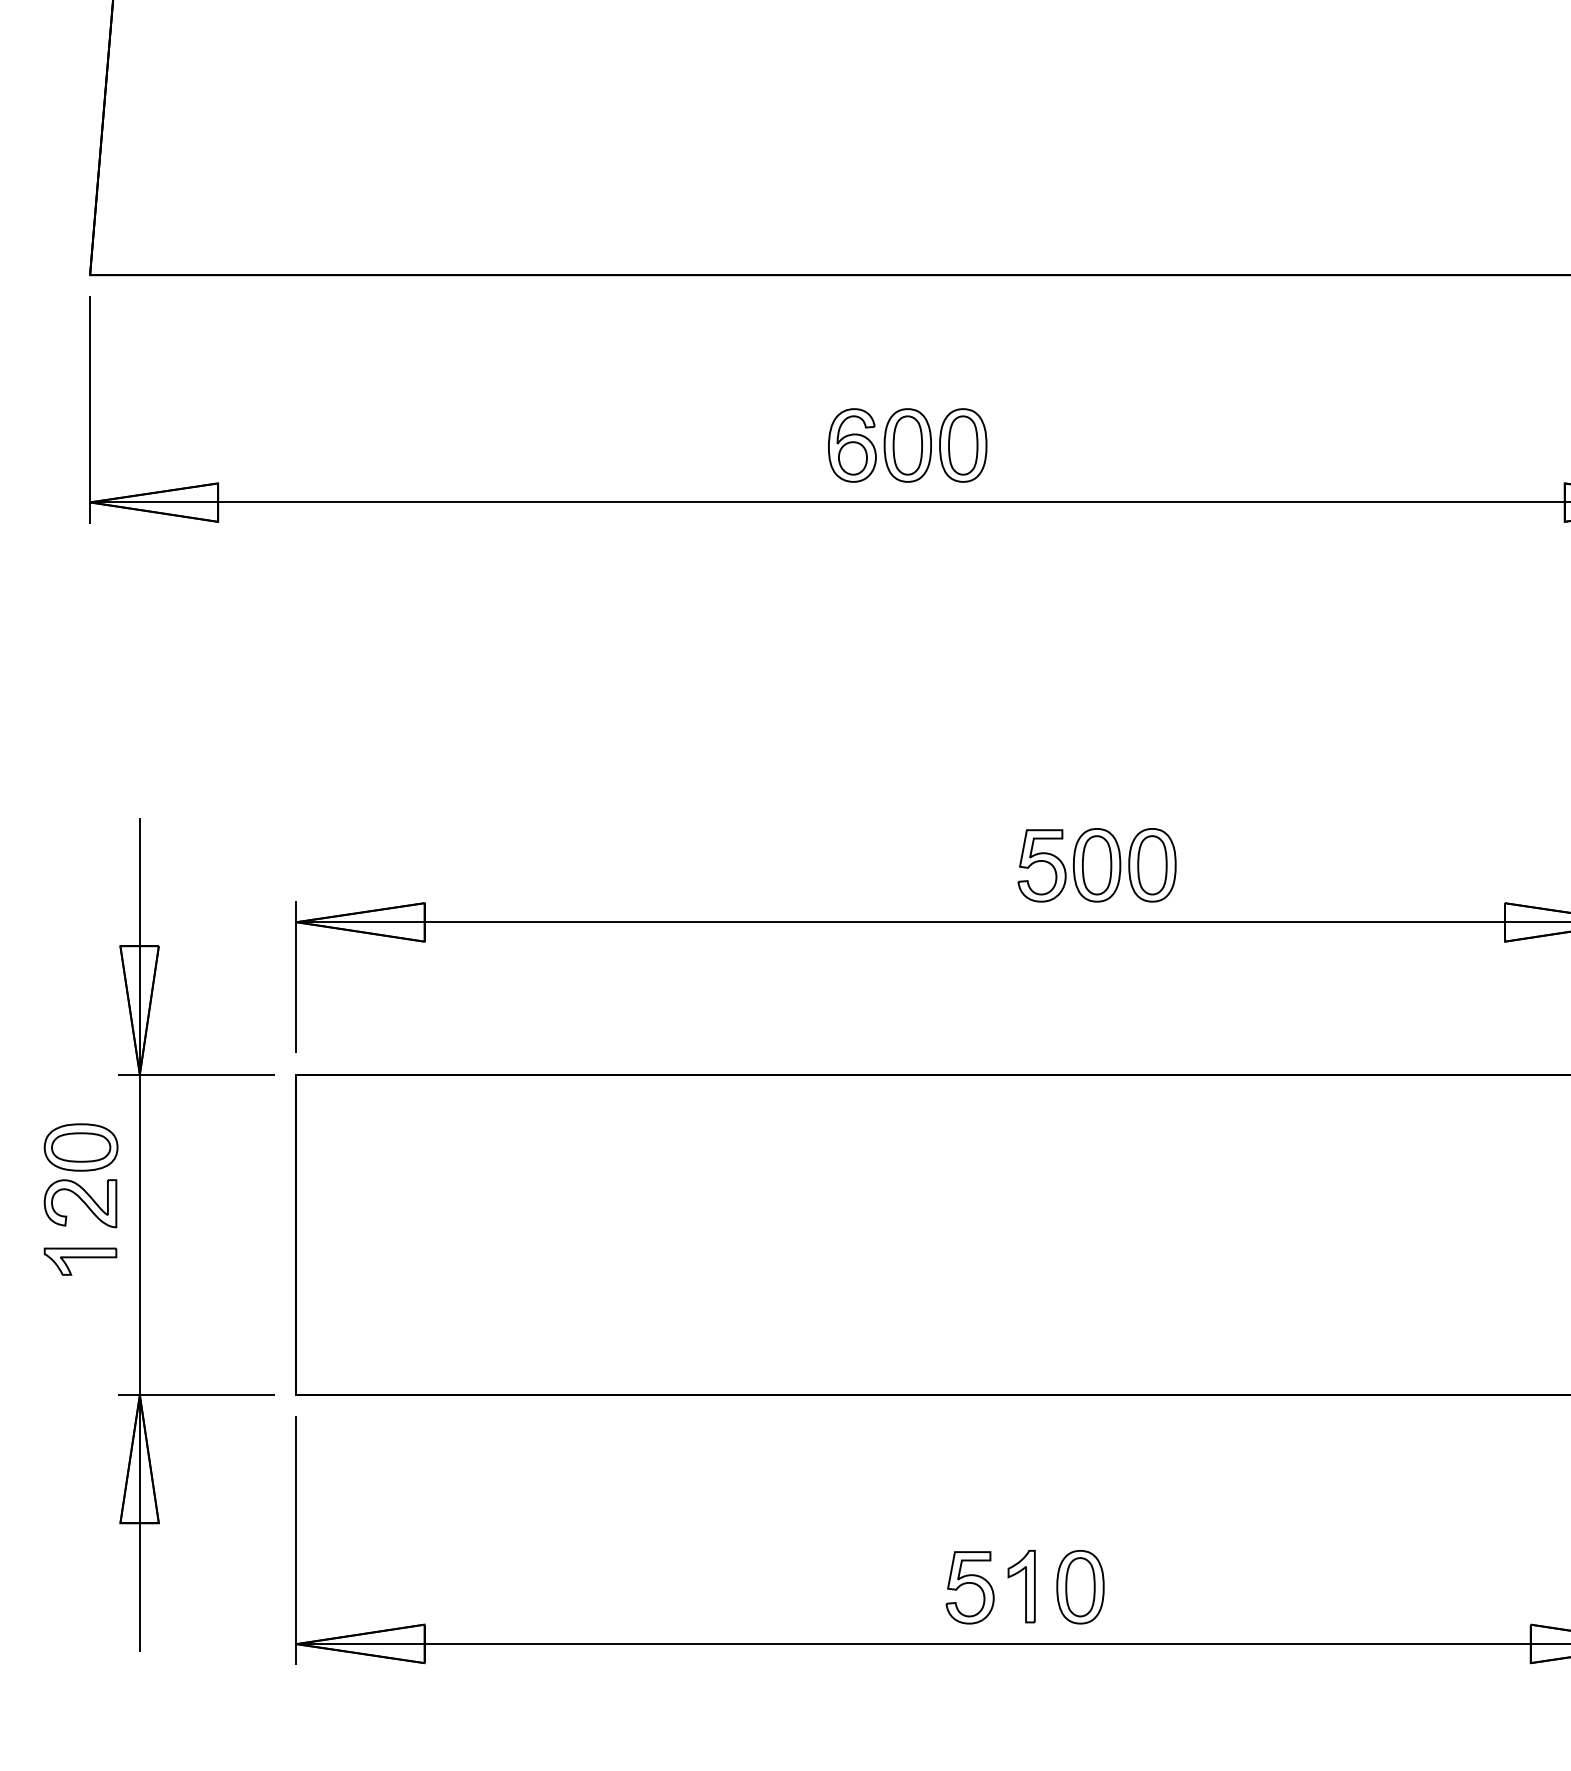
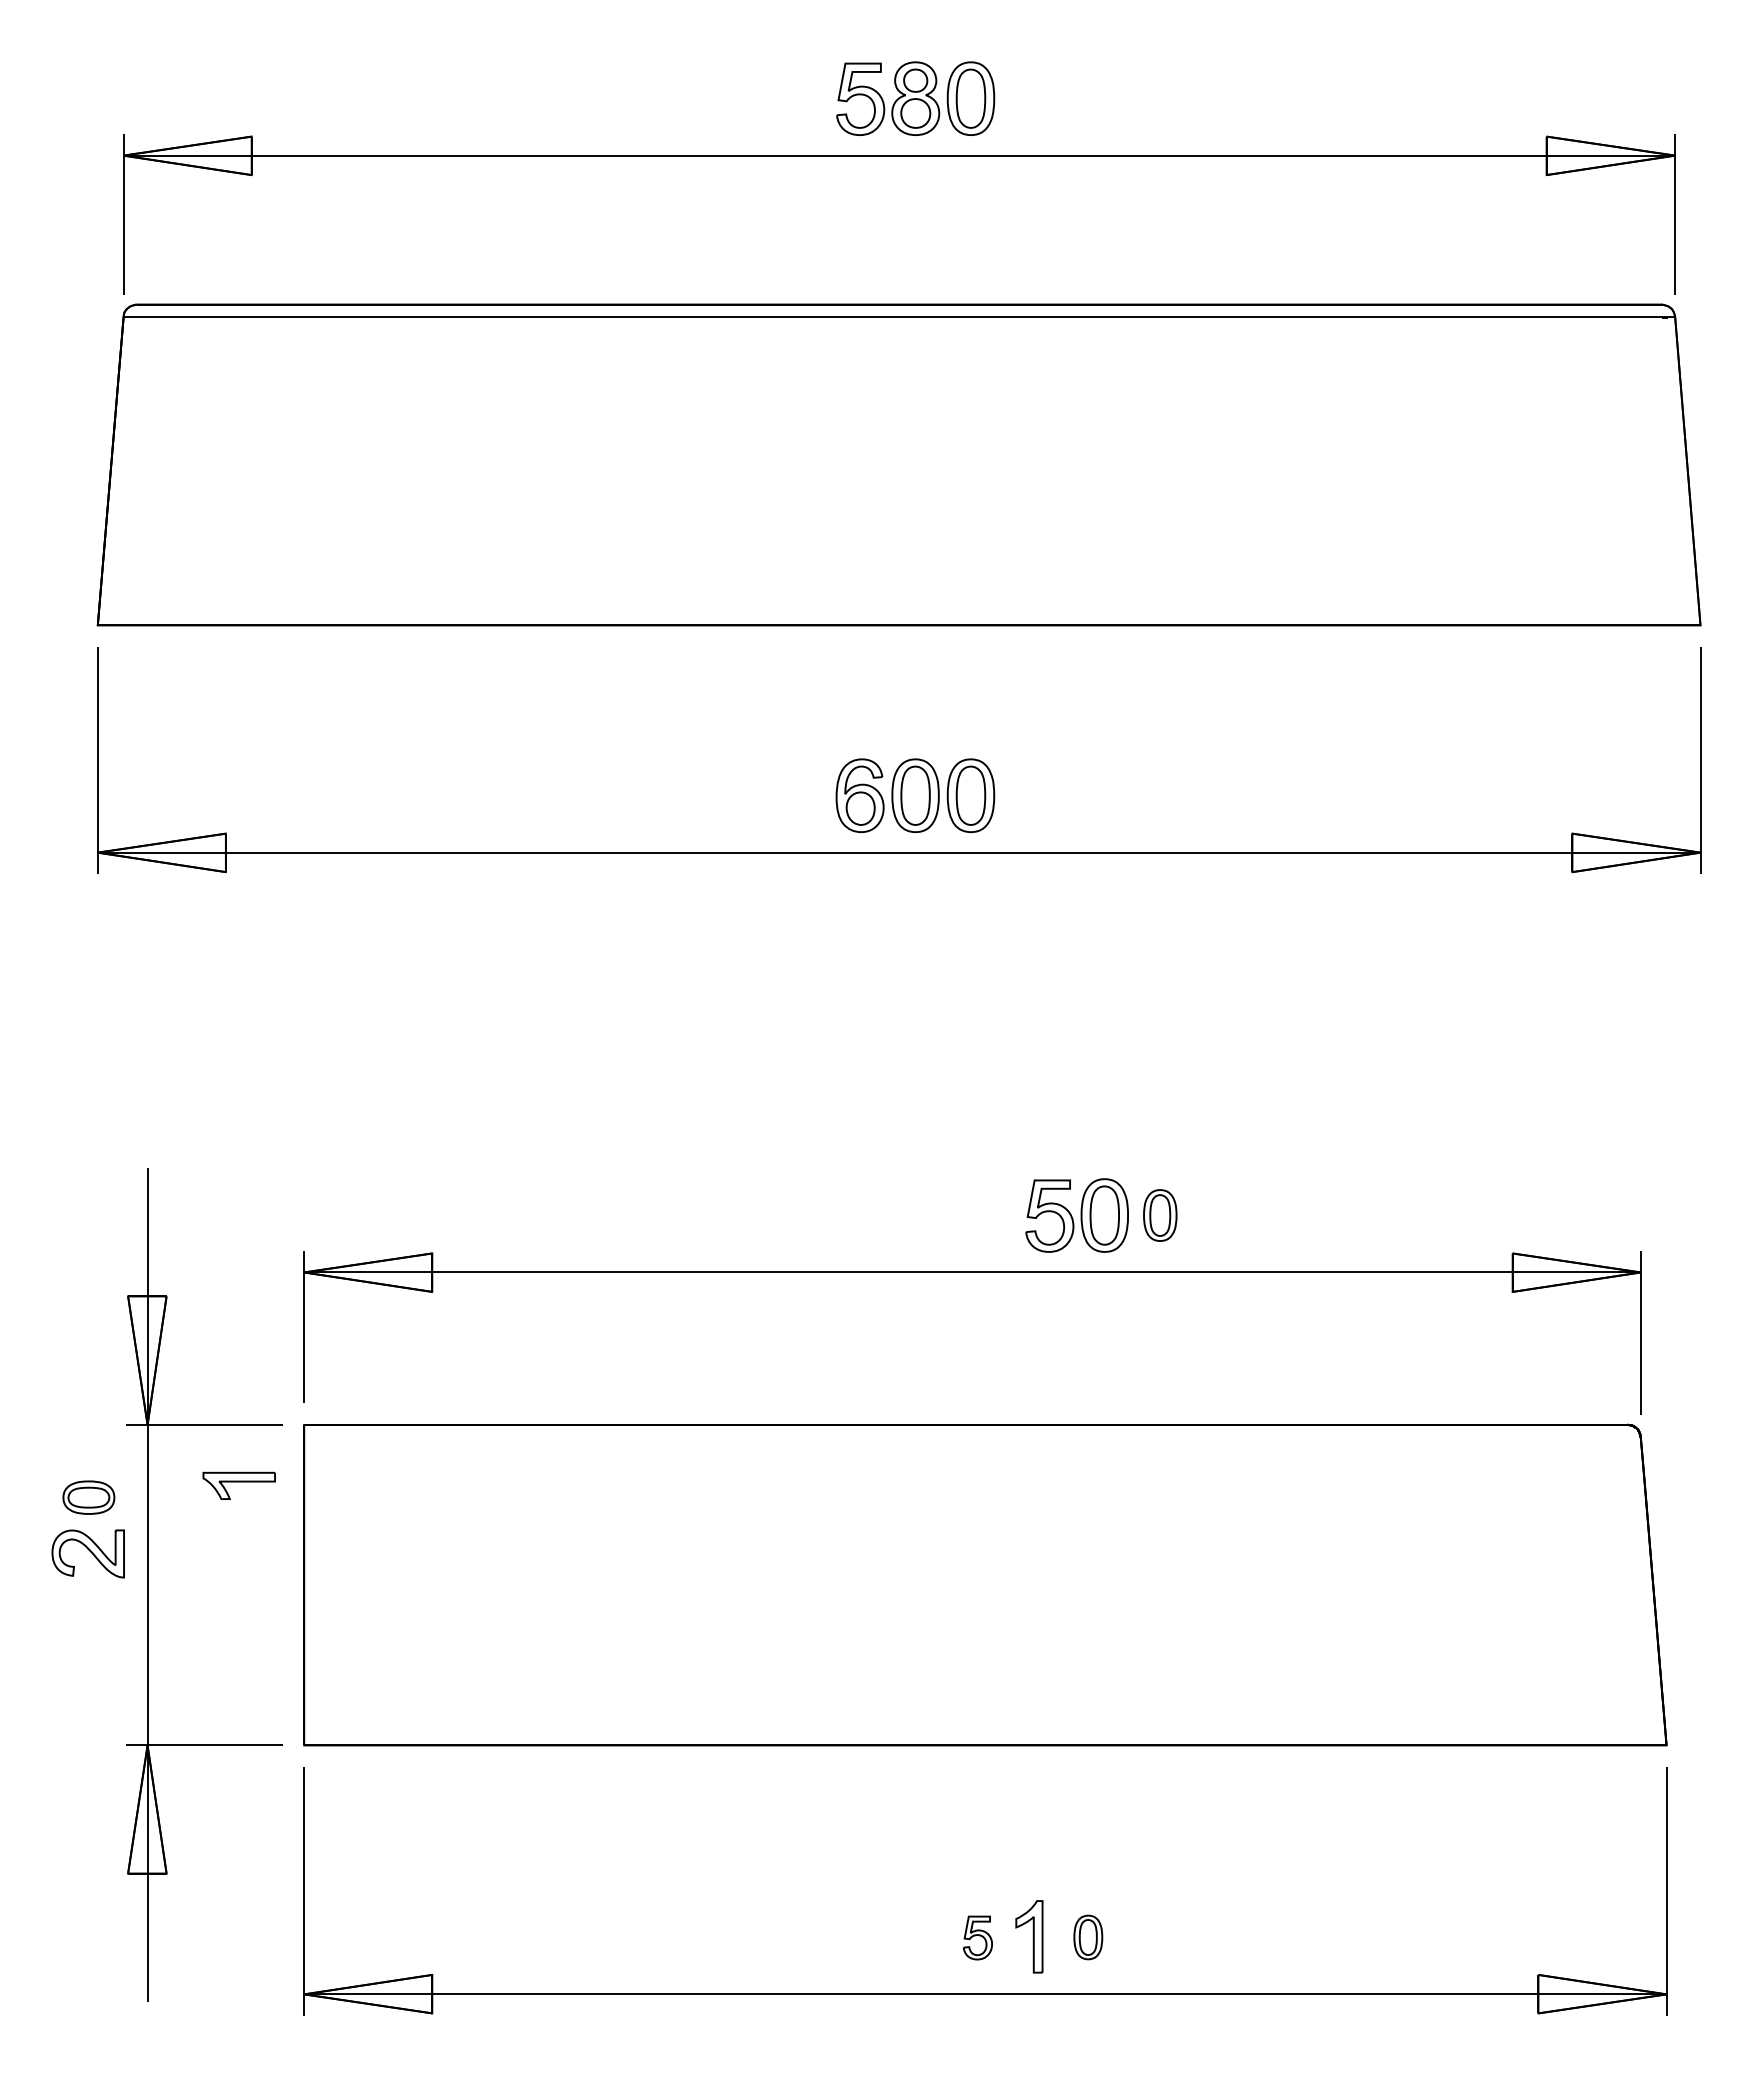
part: (1152, 865) -> (1160, 1215), size x0.7
part: (80, 1147) -> (88, 1497), size x0.7
part: (79, 1261) -> (238, 1485), moved
part: (969, 1587) -> (977, 1937), size x0.6
part: (1080, 1587) -> (1088, 1937), size x0.6

